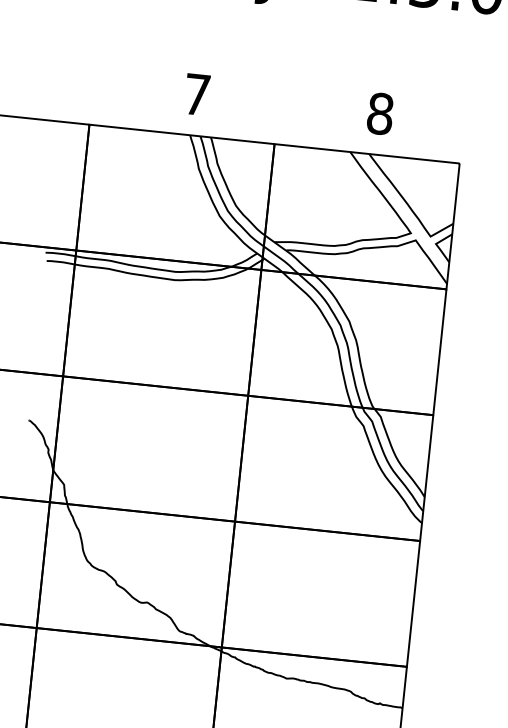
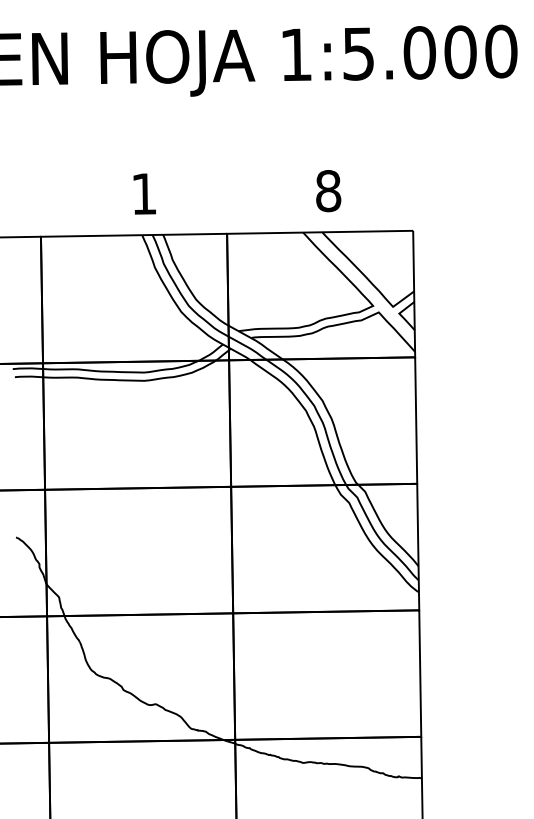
text: (197, 94) -> (144, 193), 7 -> 1

